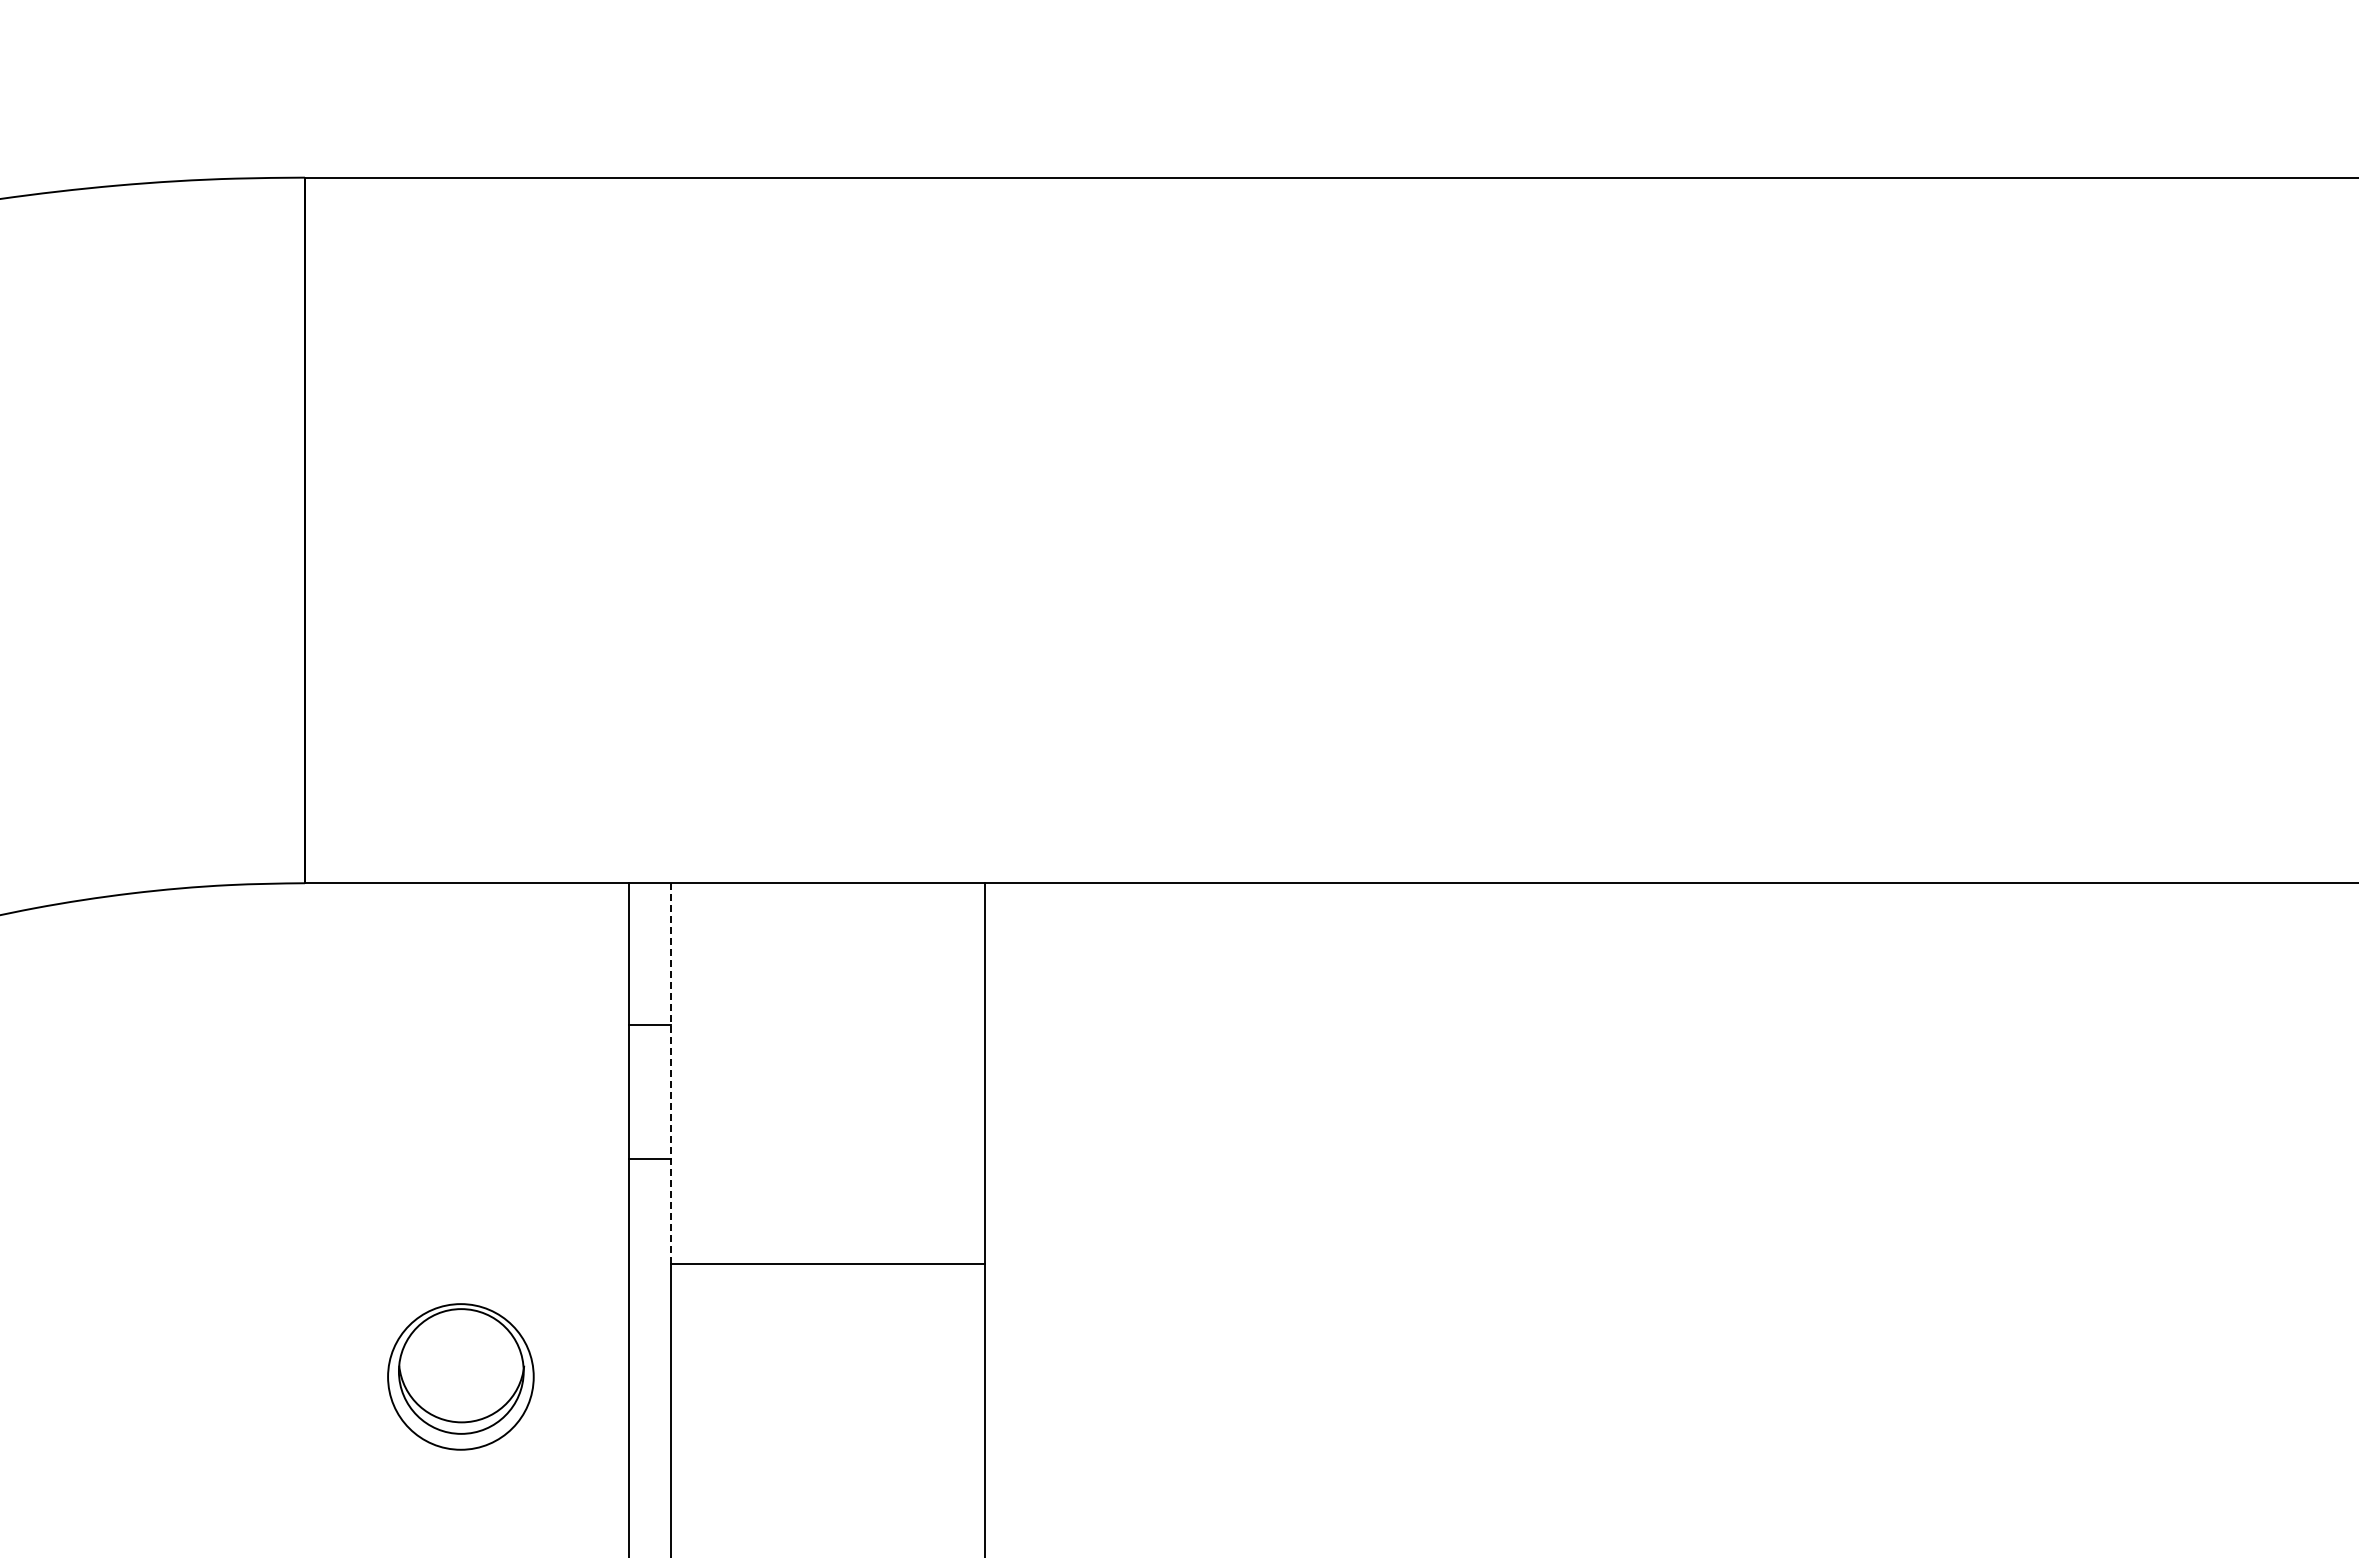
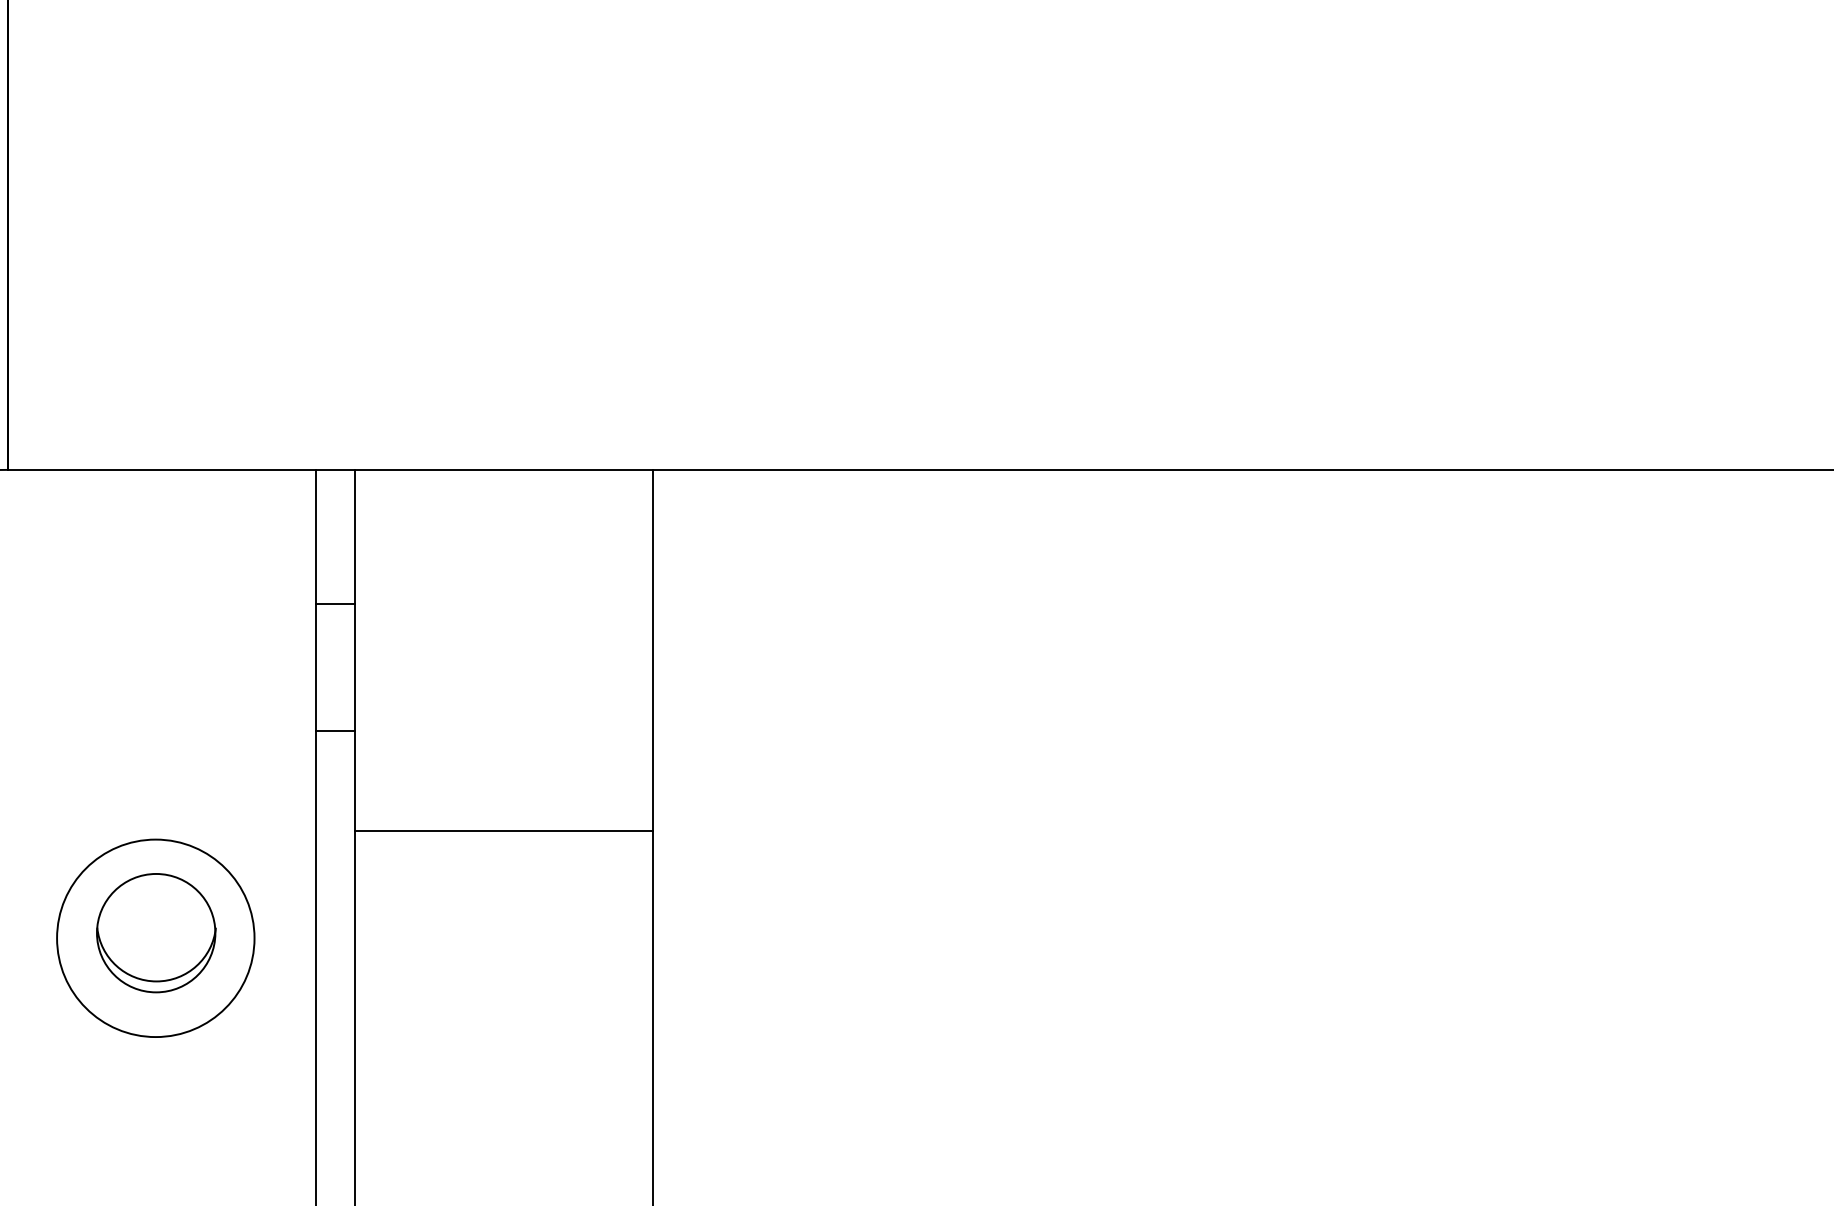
line: (671, 1073) -> (355, 650), dashed -> solid
circle: (460, 1376) -> (155, 937), size x1.43

